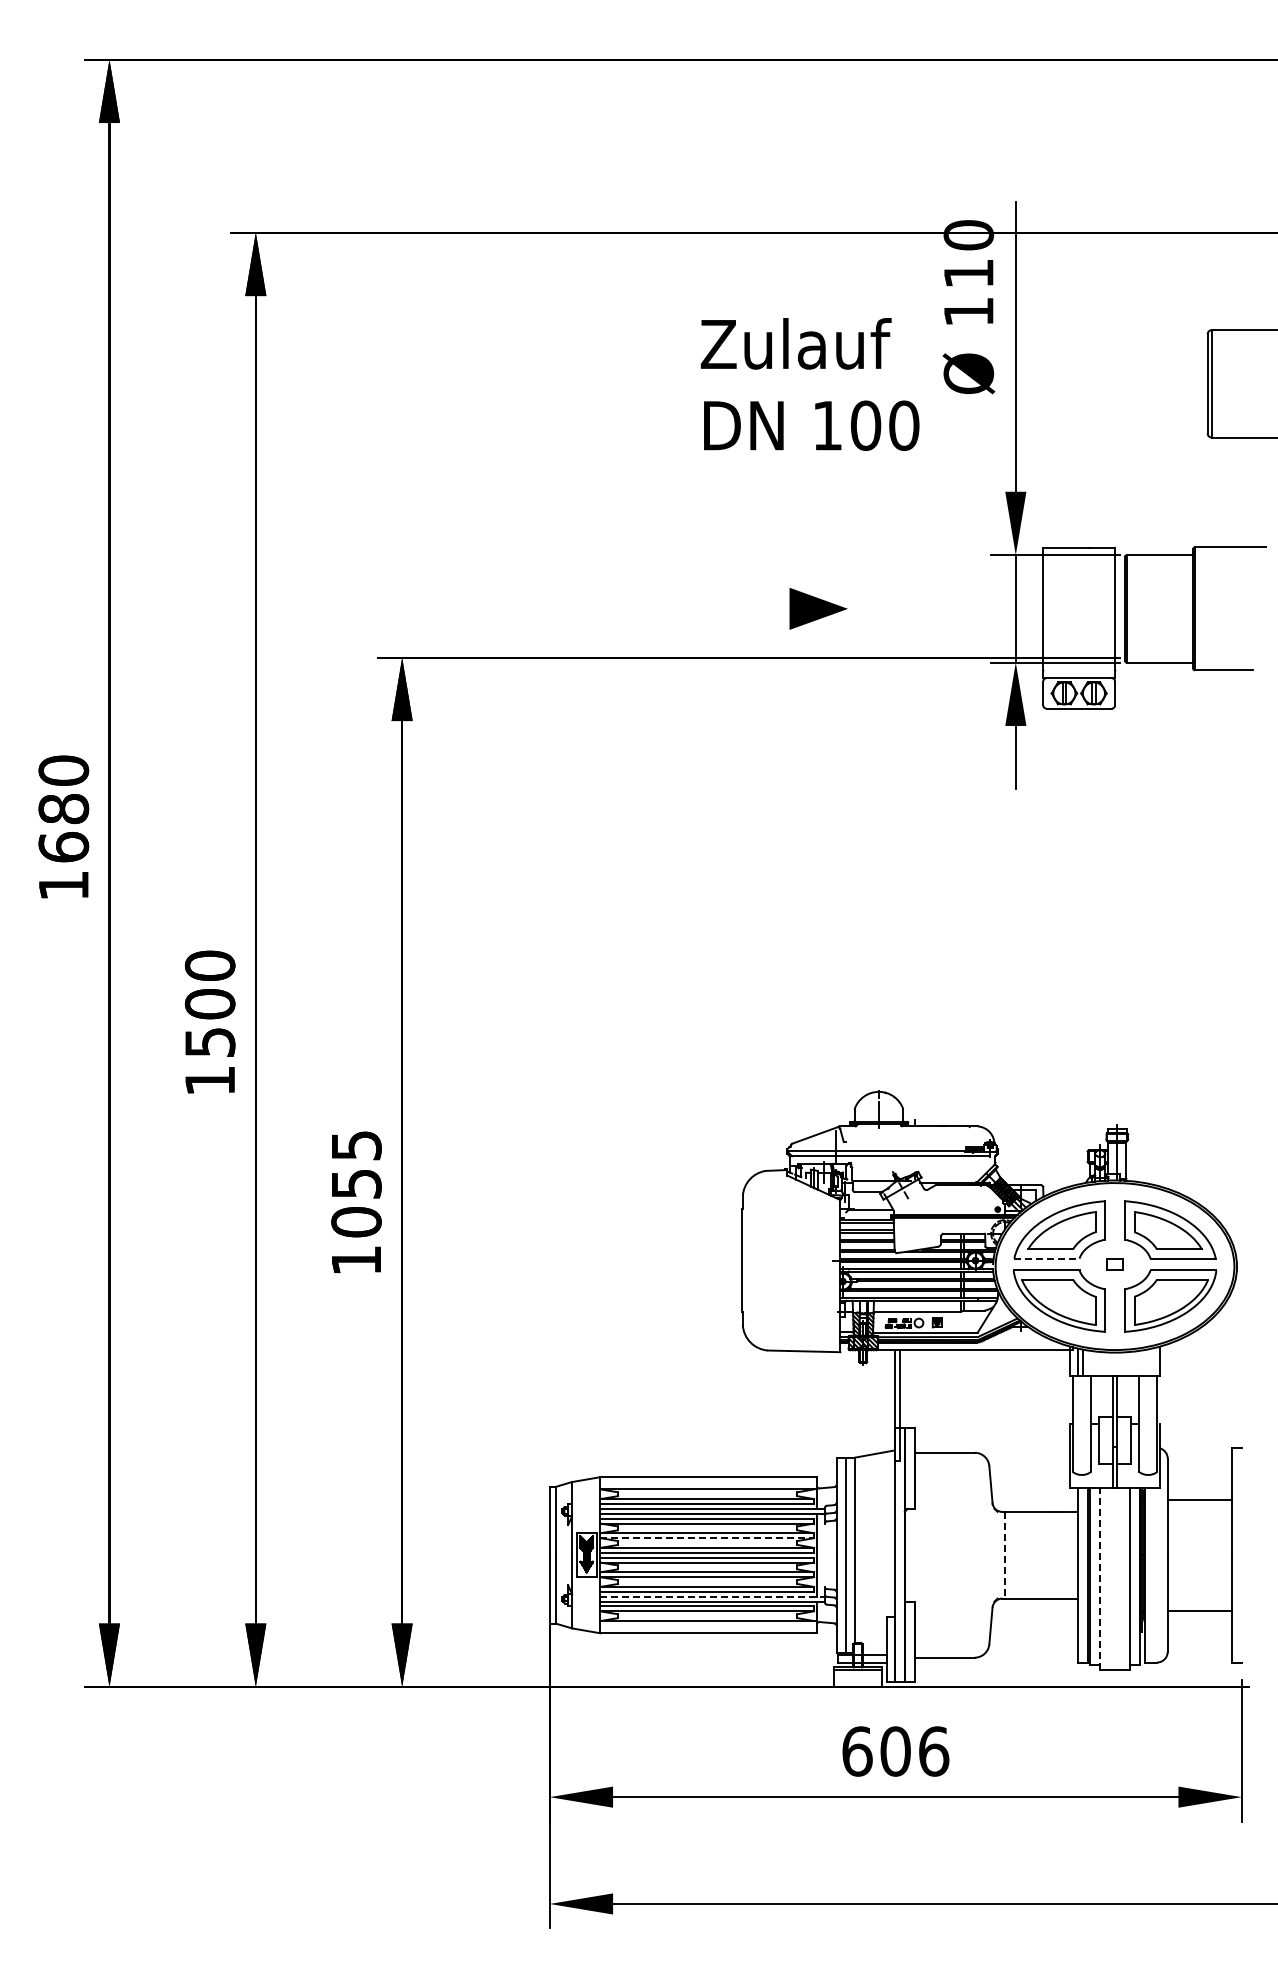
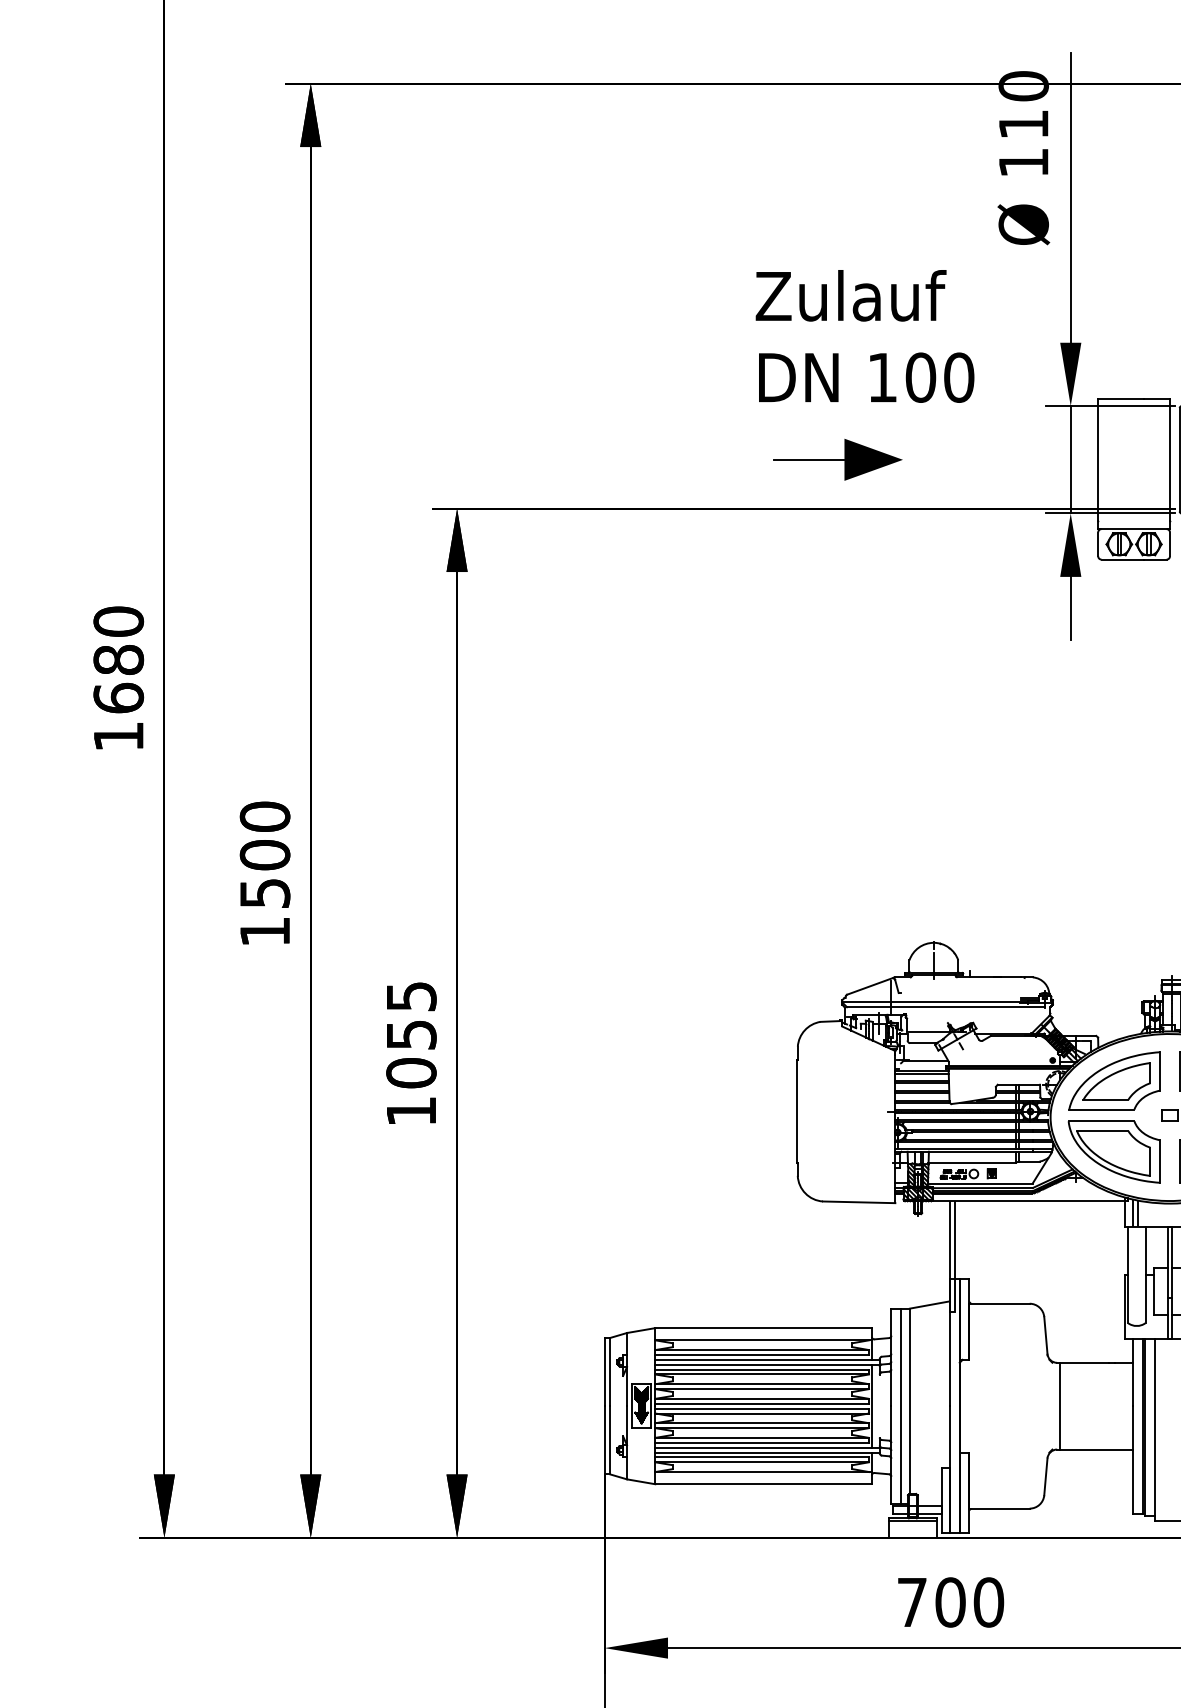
text: (809, 384) -> (864, 336), moved
line: (753, 608) -> (808, 459), added
line: (1046, 1258) -> (1101, 1109), dashed -> solid
line: (707, 1538) -> (762, 1389), dashed -> solid
line: (1004, 1555) -> (1059, 1406), dashed -> solid
line: (1100, 1578) -> (1155, 1429), dashed -> solid
line: (713, 1596) -> (768, 1447), dashed -> solid
text: (895, 1751) -> (950, 1602), 606 -> 700

